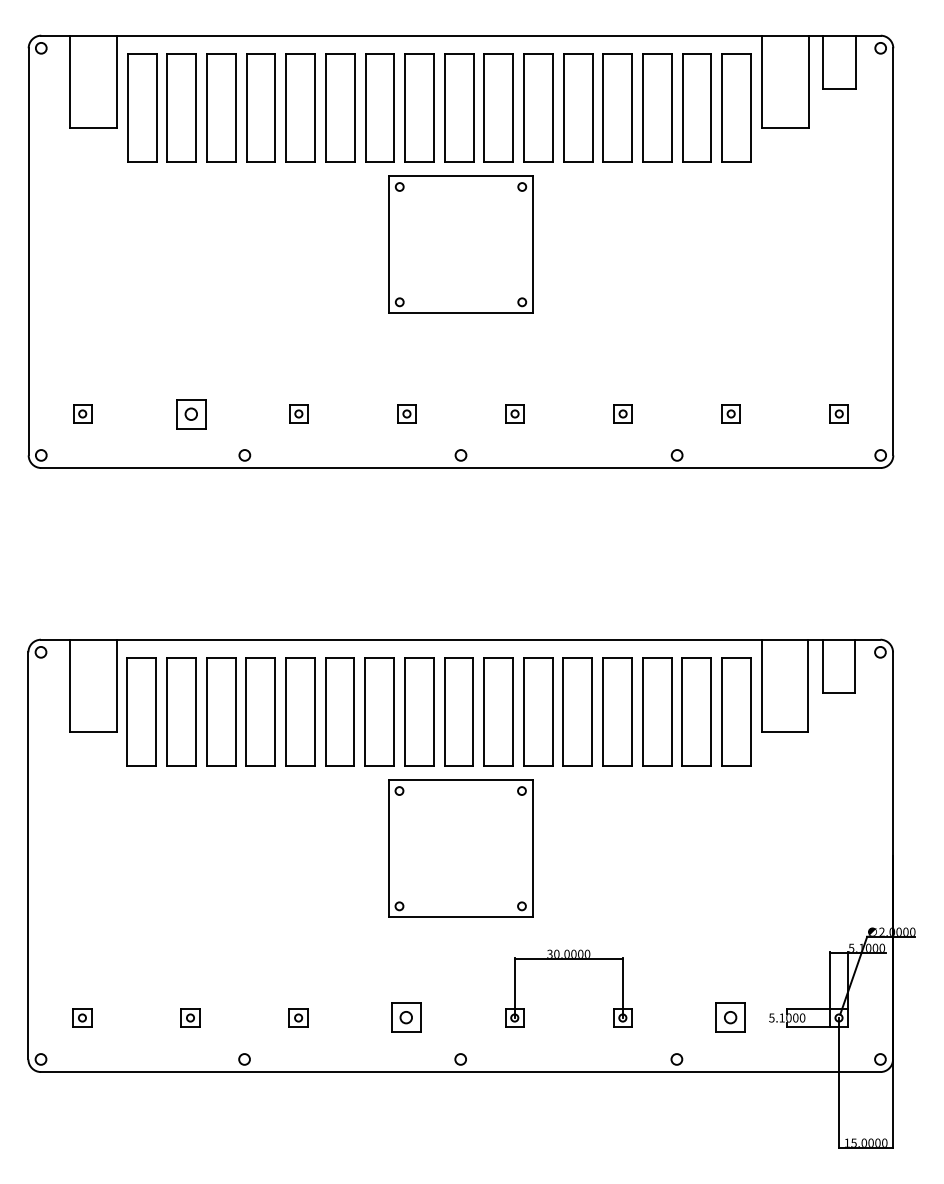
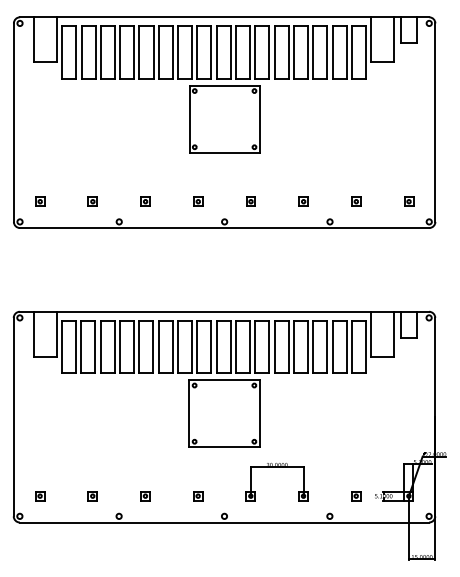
part: (189, 413) -> (92, 201), size x0.62
part: (407, 1018) -> (198, 496), size x0.62
part: (731, 1018) -> (356, 496), size x0.62

